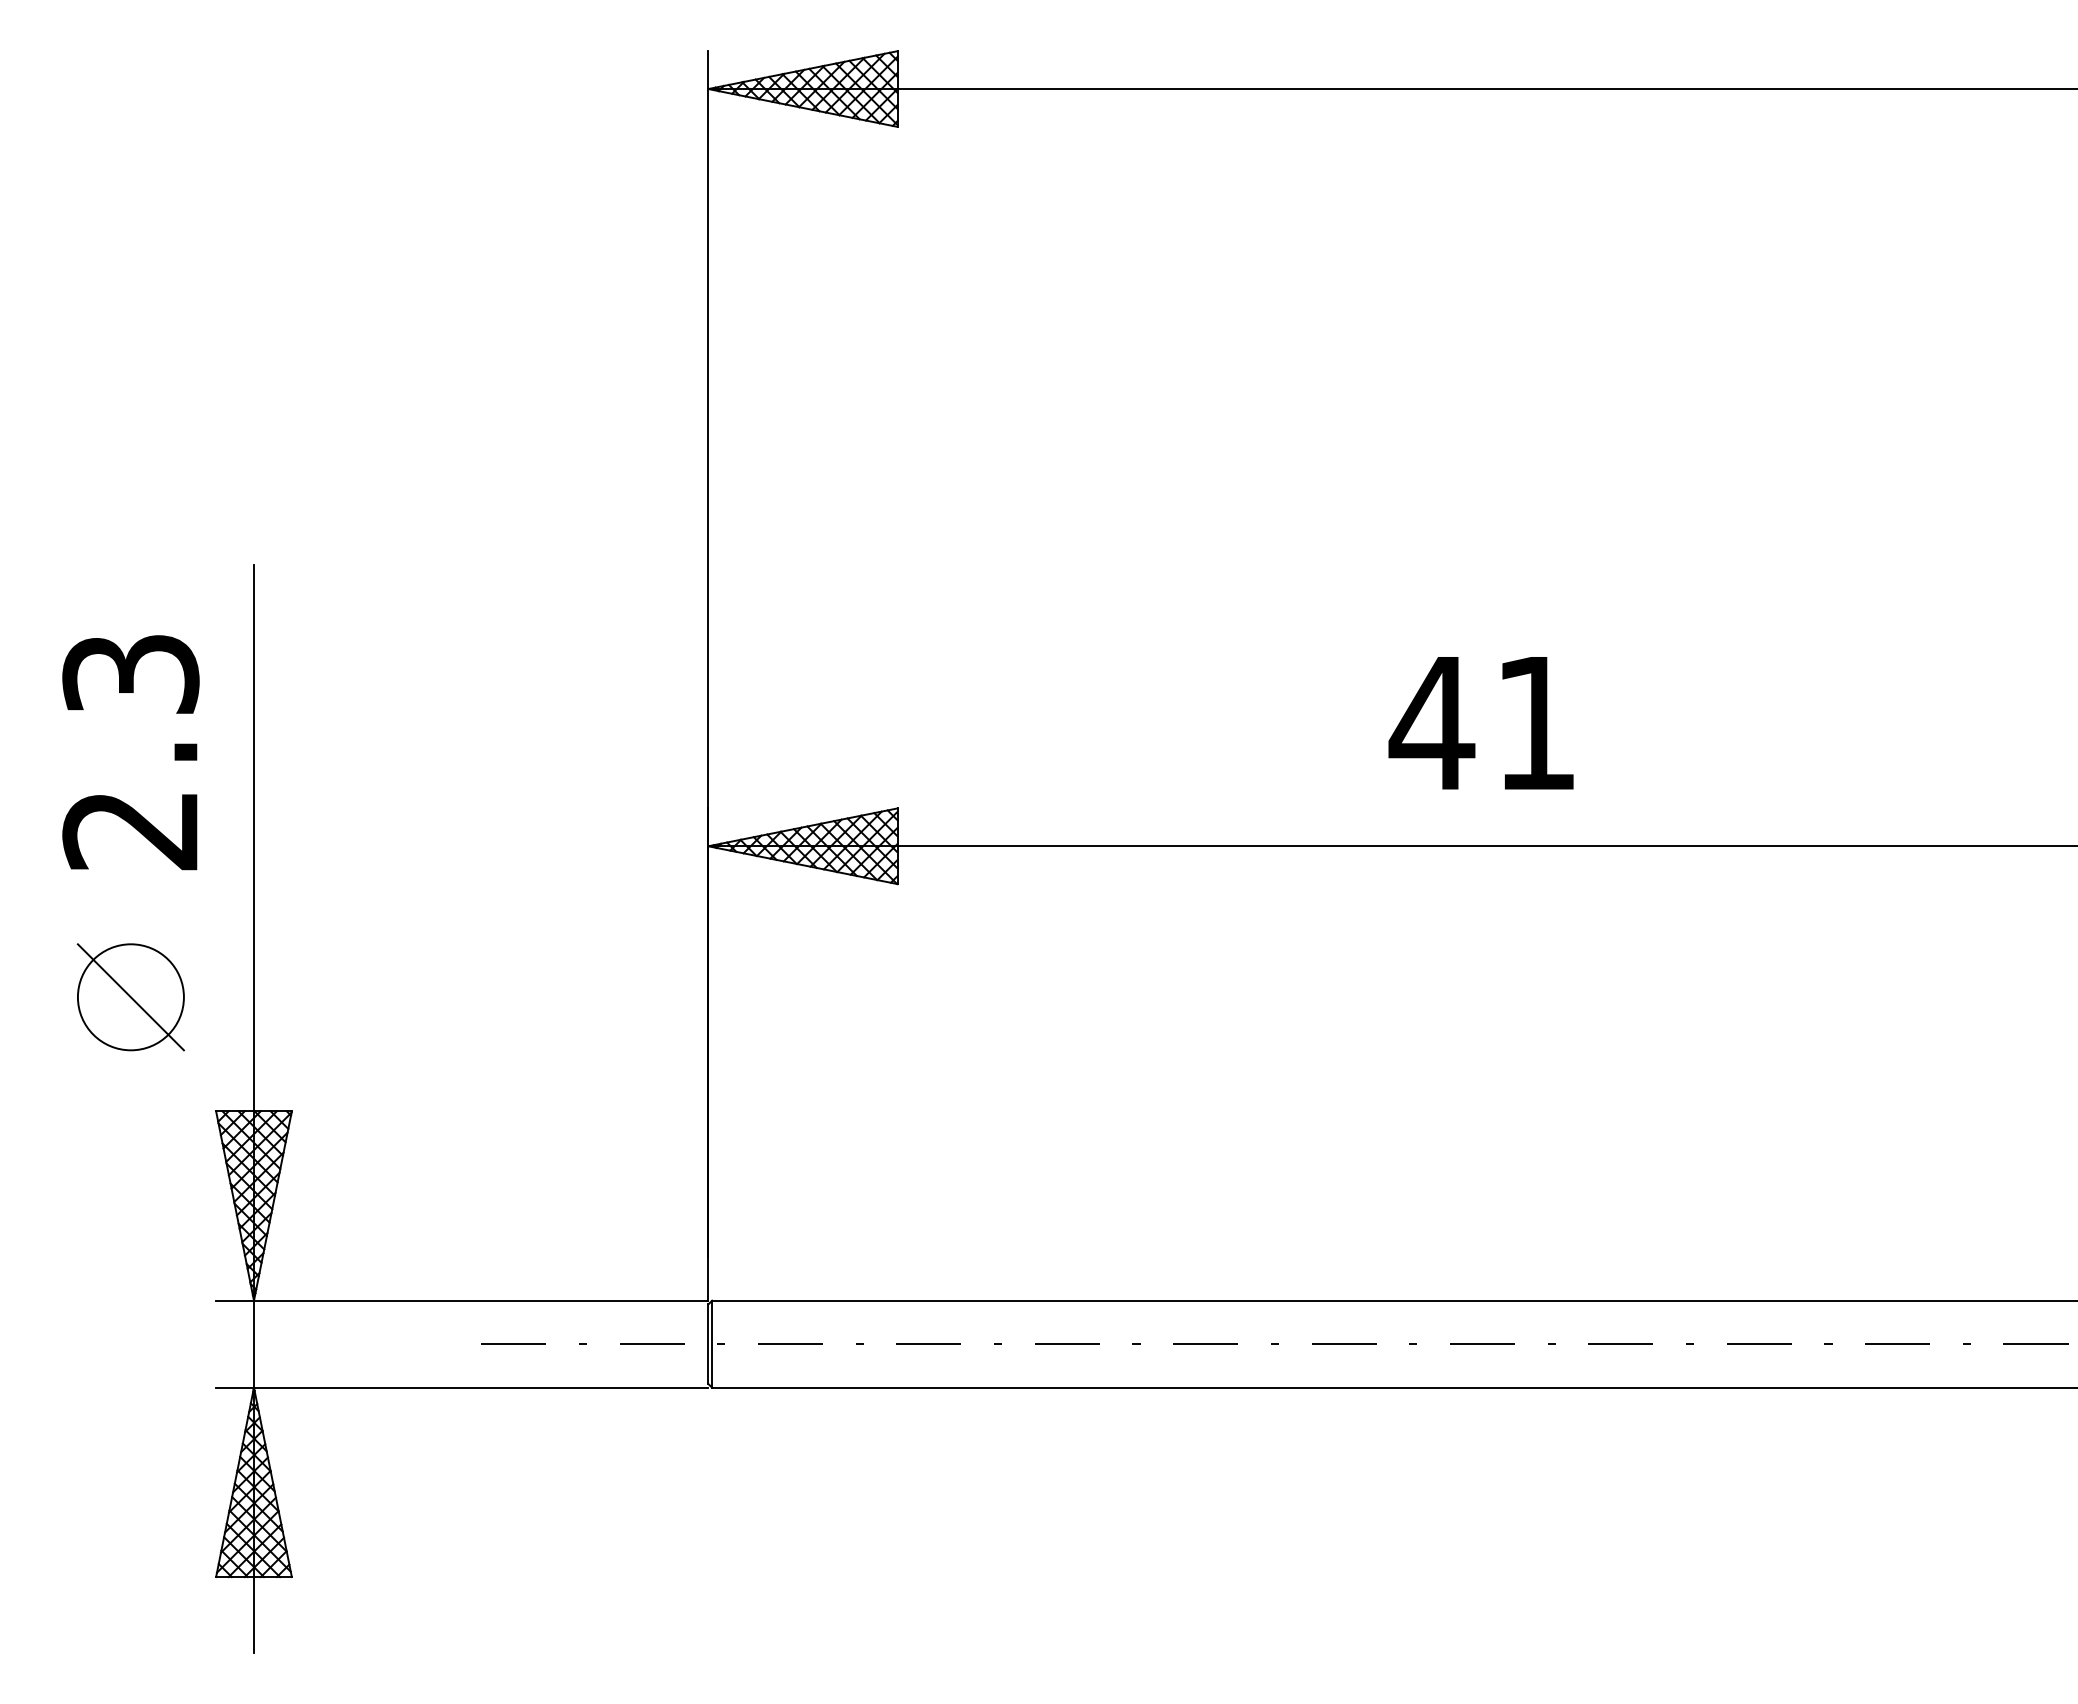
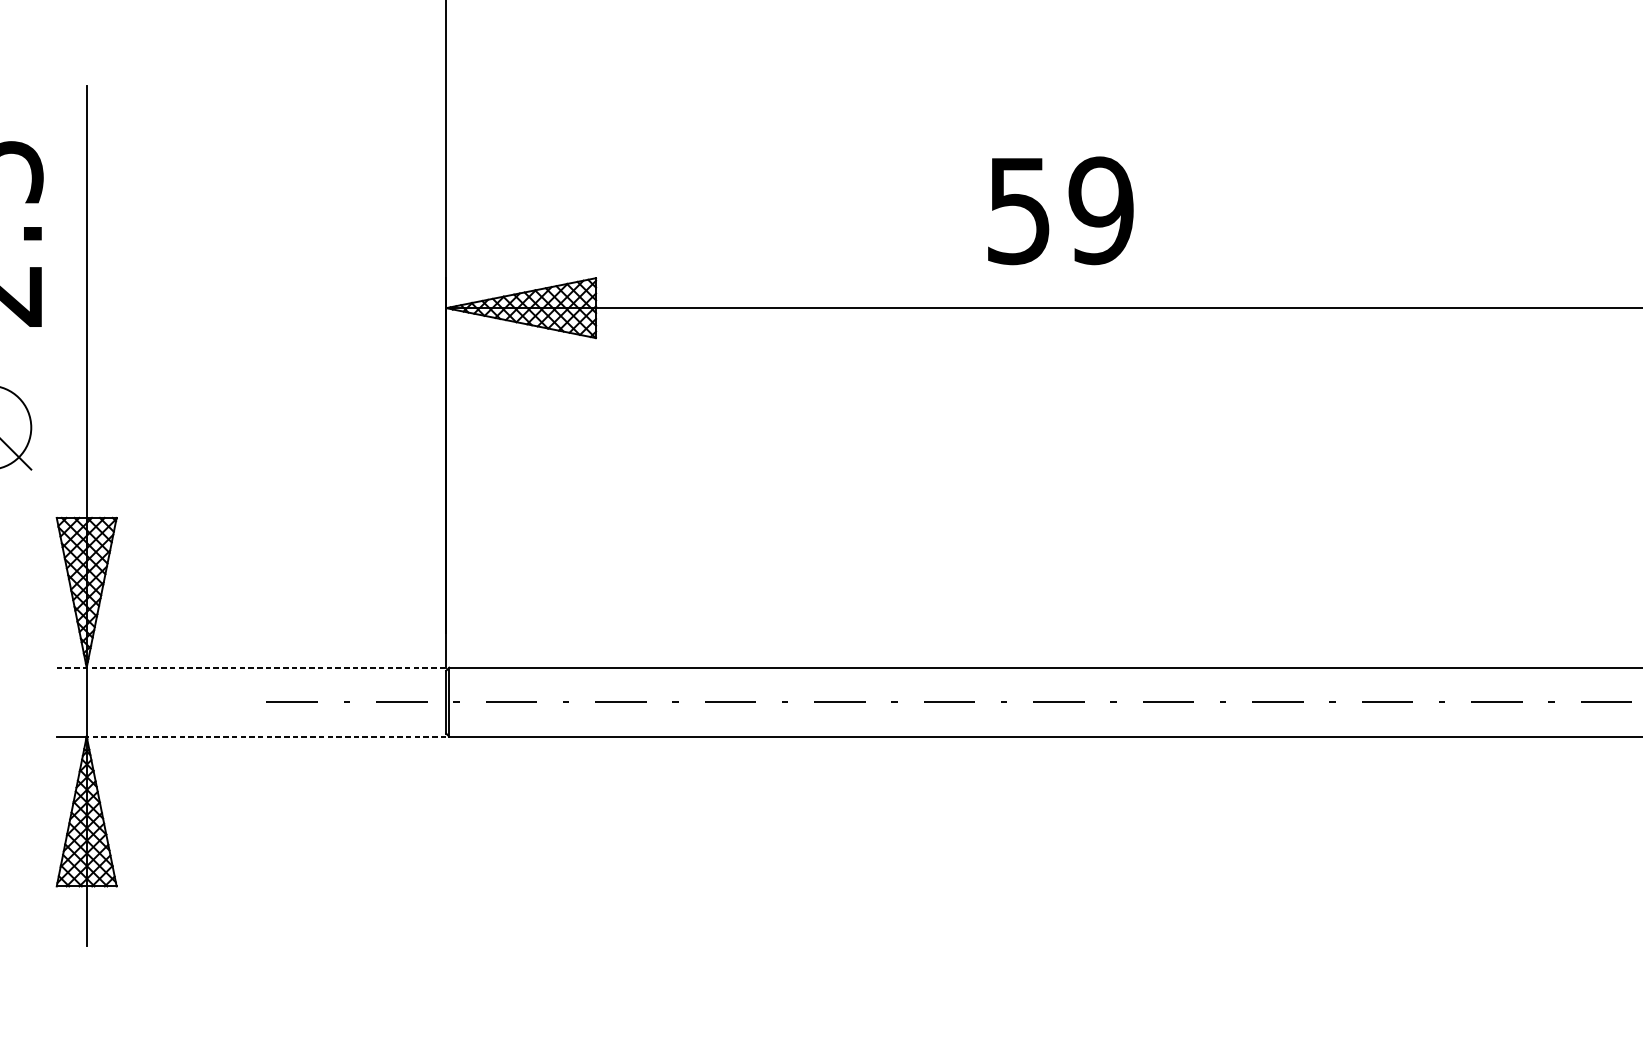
text: (1482, 722) -> (1058, 210), 41 -> 59
line: (462, 1300) -> (251, 667), solid -> dashed
line: (480, 1387) -> (265, 736), solid -> dashed

